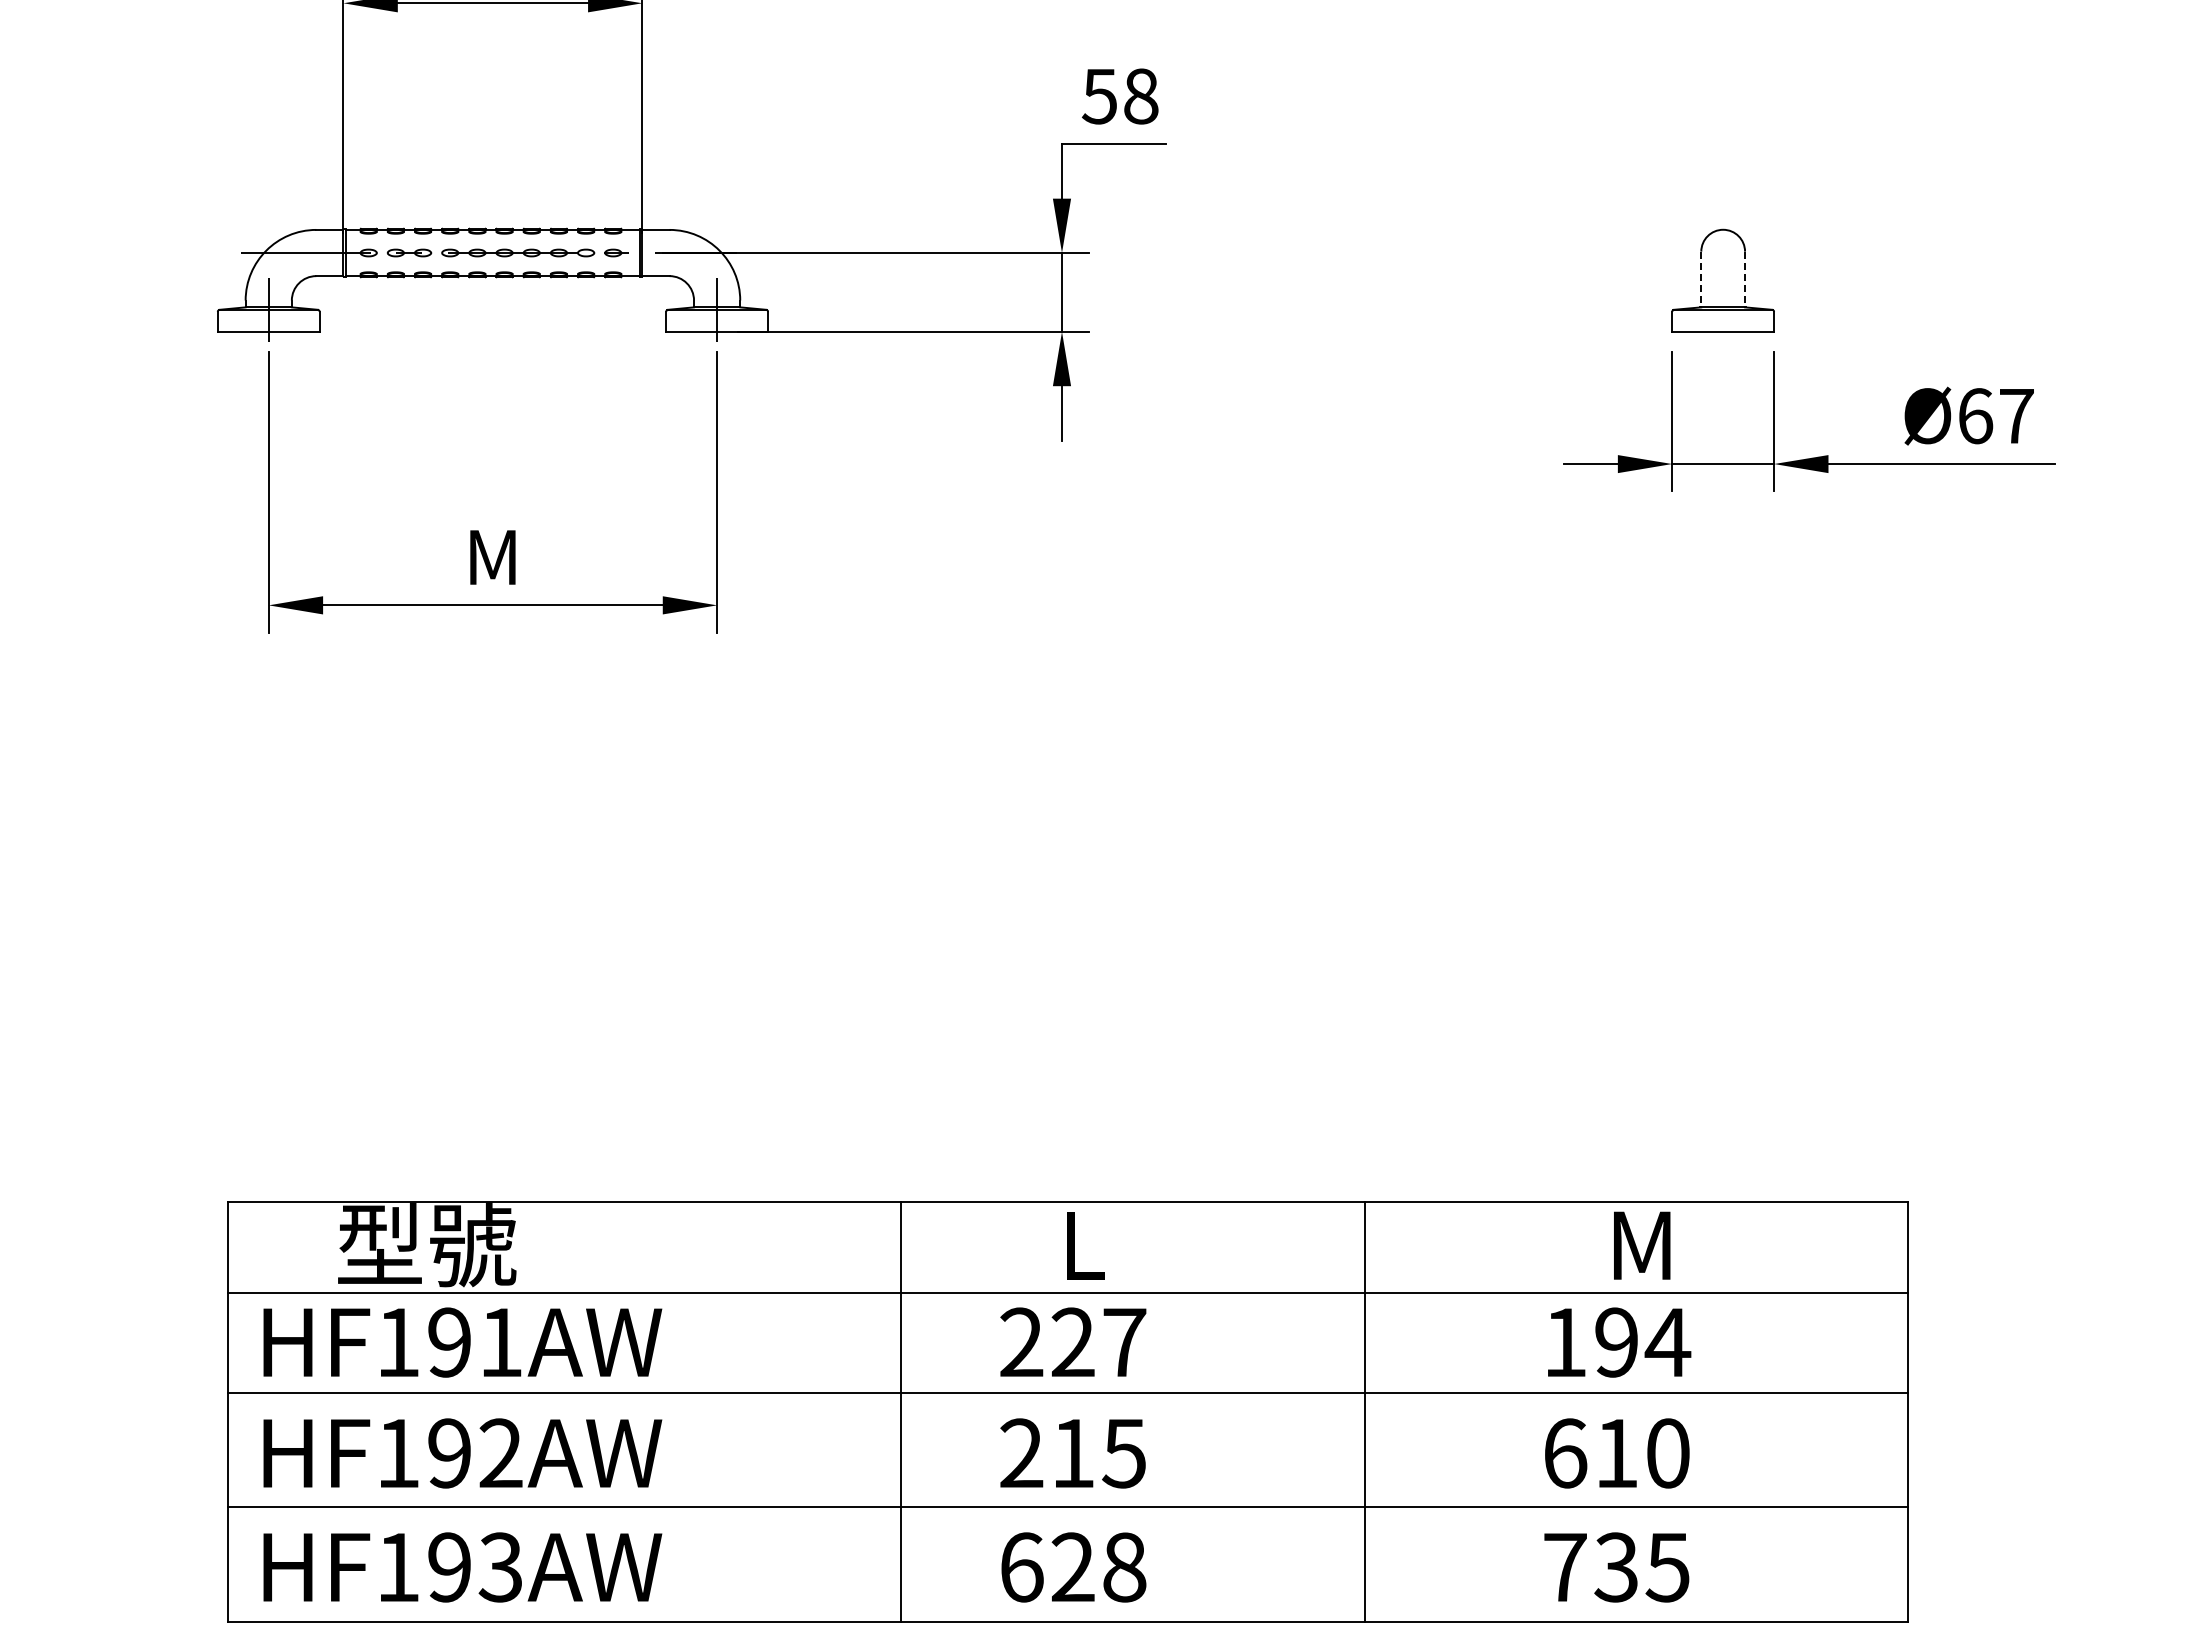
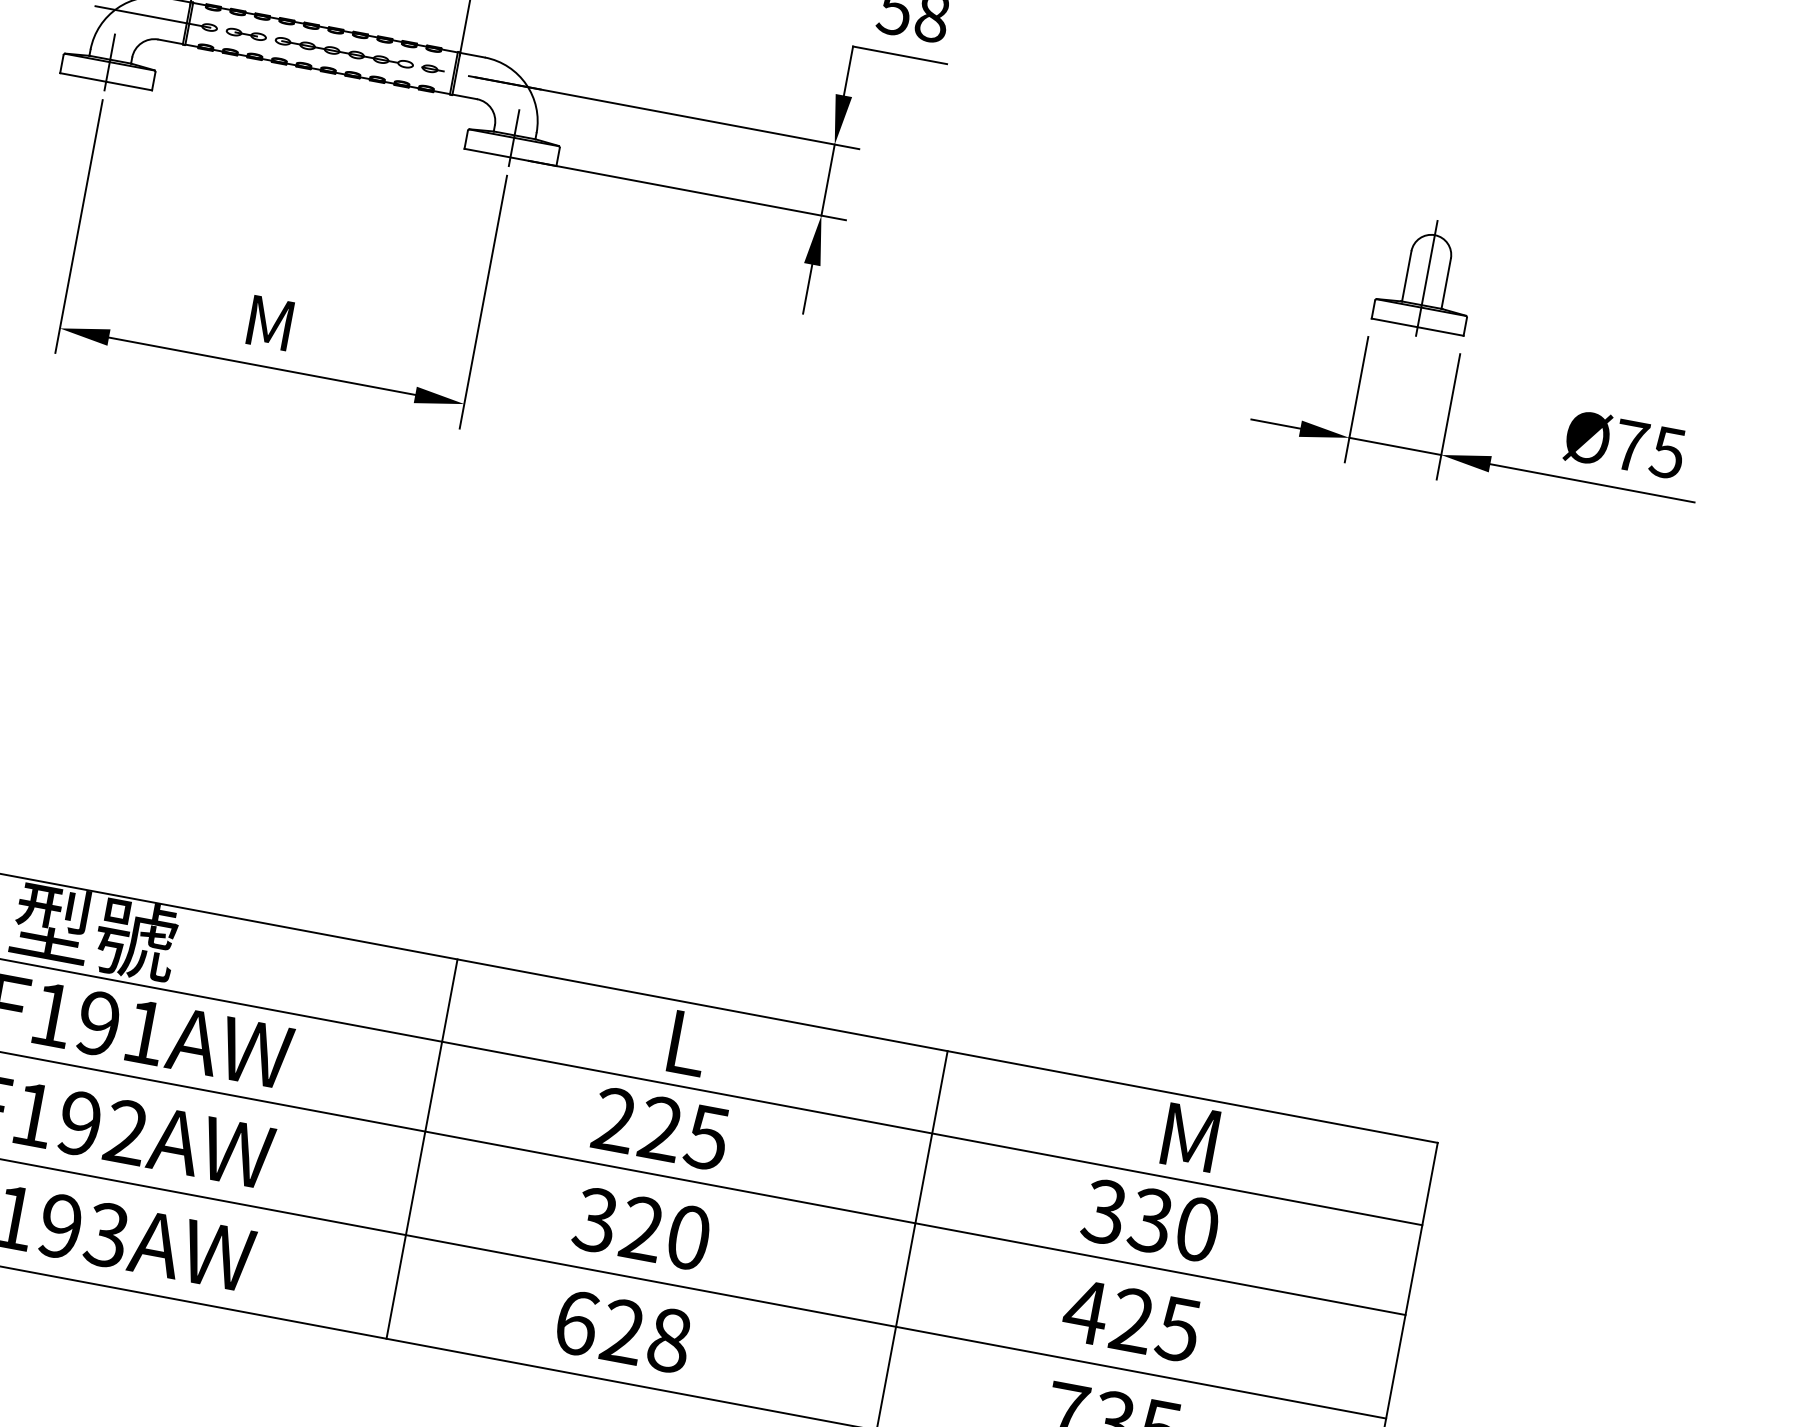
line: (1723, 274) -> (1427, 275), added
line: (1701, 279) -> (1406, 276), dashed -> solid
line: (1745, 279) -> (1446, 283), dashed -> solid
text: (1995, 416) -> (1648, 449), Ø67 -> Ø75
text: (1124, 1342) -> (707, 1137), 227 -> 225
text: (1616, 1342) -> (1150, 1220), 194 -> 330
line: (901, 1411) -> (422, 1148), moved
text: (1072, 1453) -> (641, 1228), 215 -> 320
text: (1615, 1453) -> (1131, 1320), 610 -> 425

